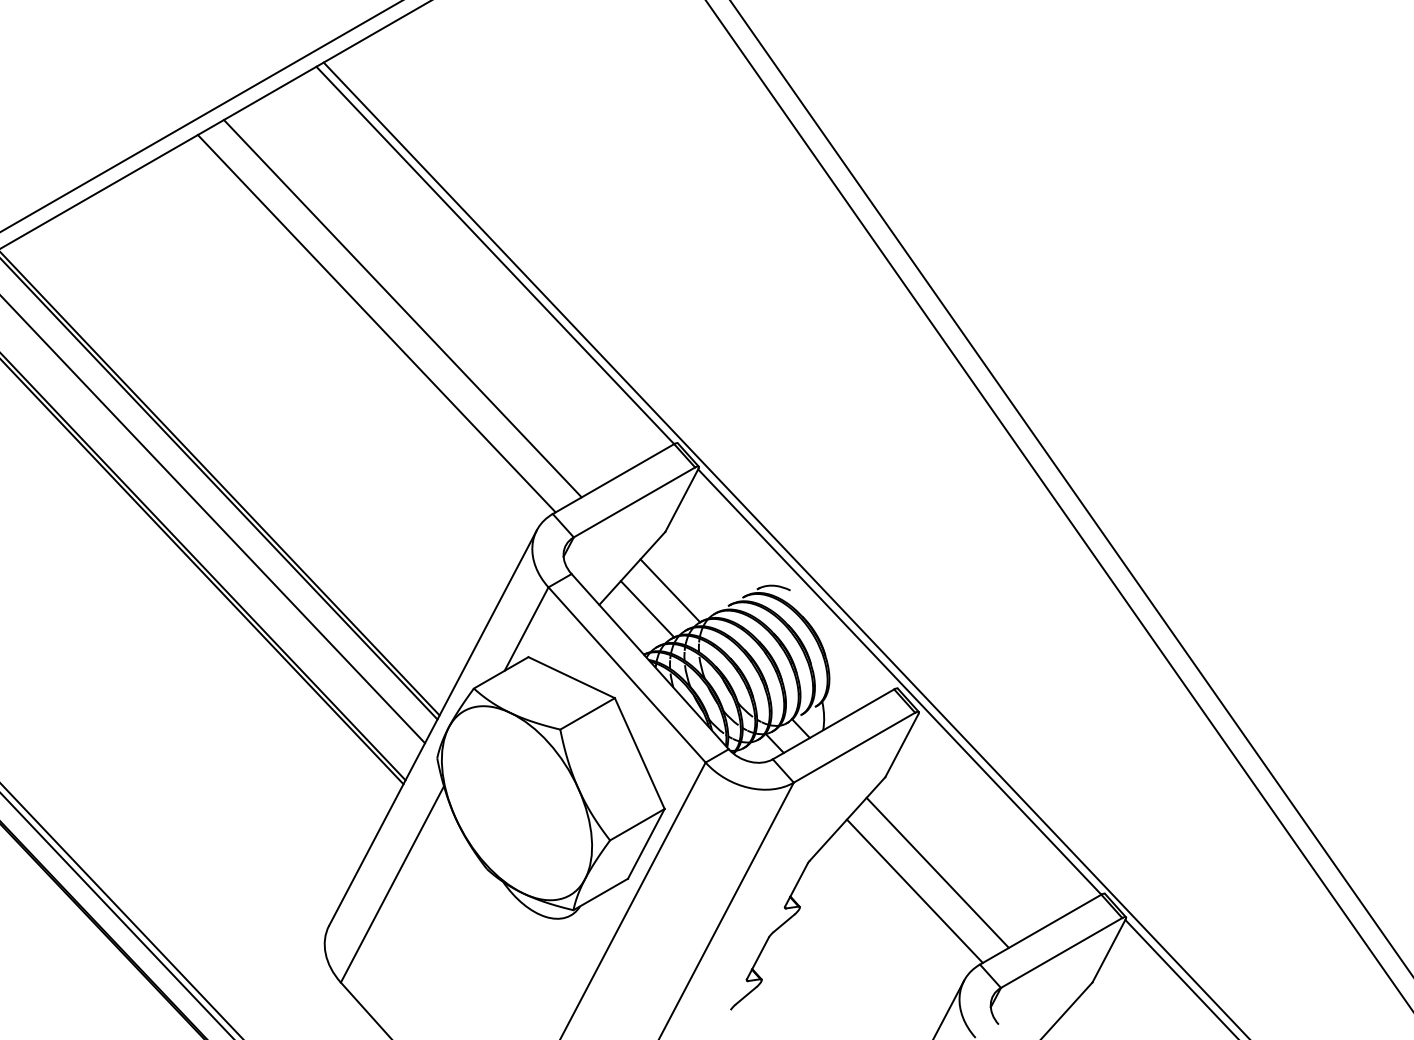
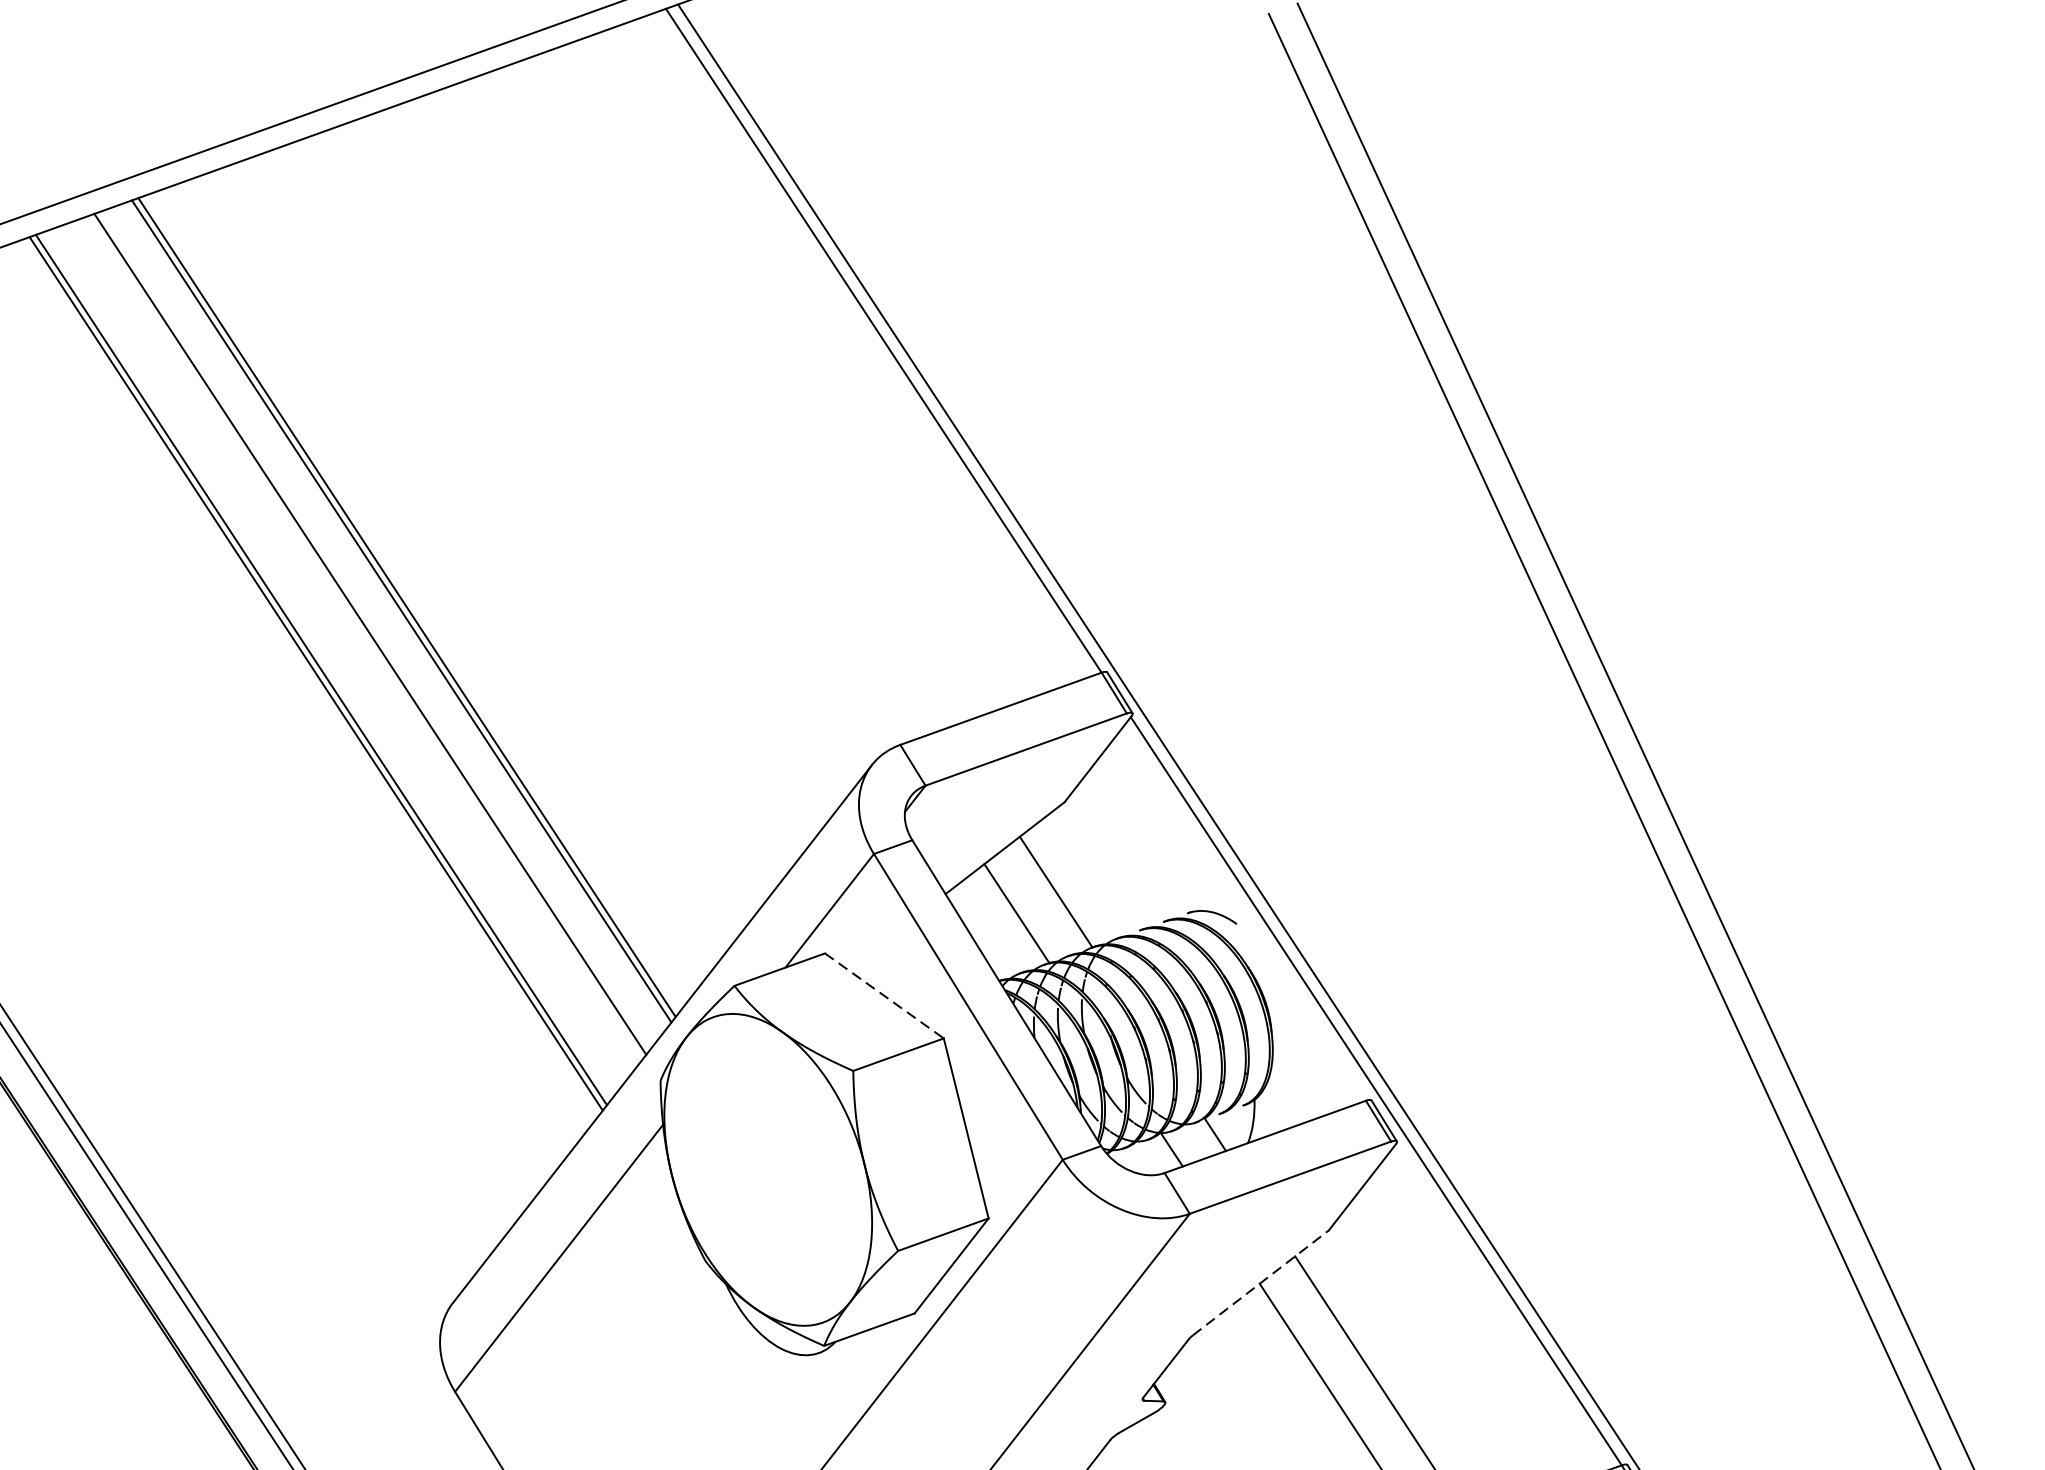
line: (402, 308) -> (729, 395), removed
line: (376, 323) -> (686, 410), removed
line: (571, 677) -> (884, 995), solid -> dashed
line: (847, 818) -> (1260, 1282), solid -> dashed

